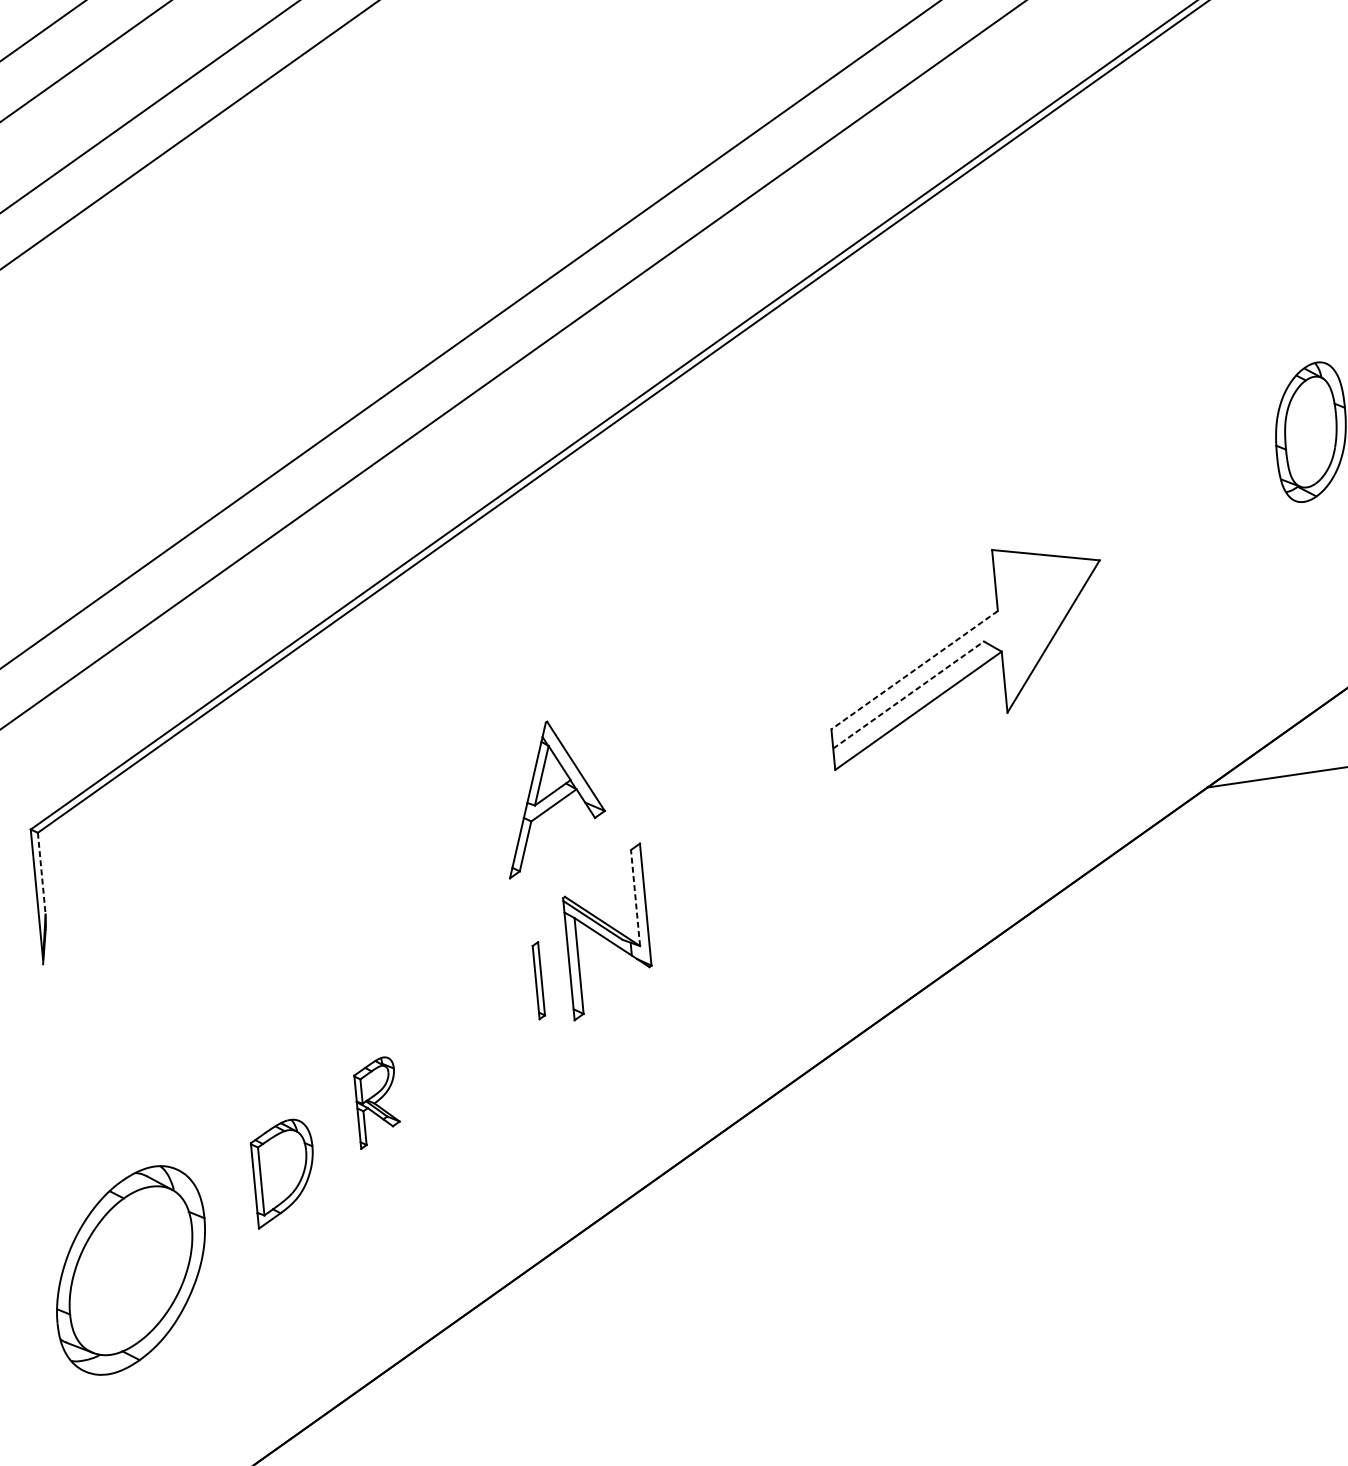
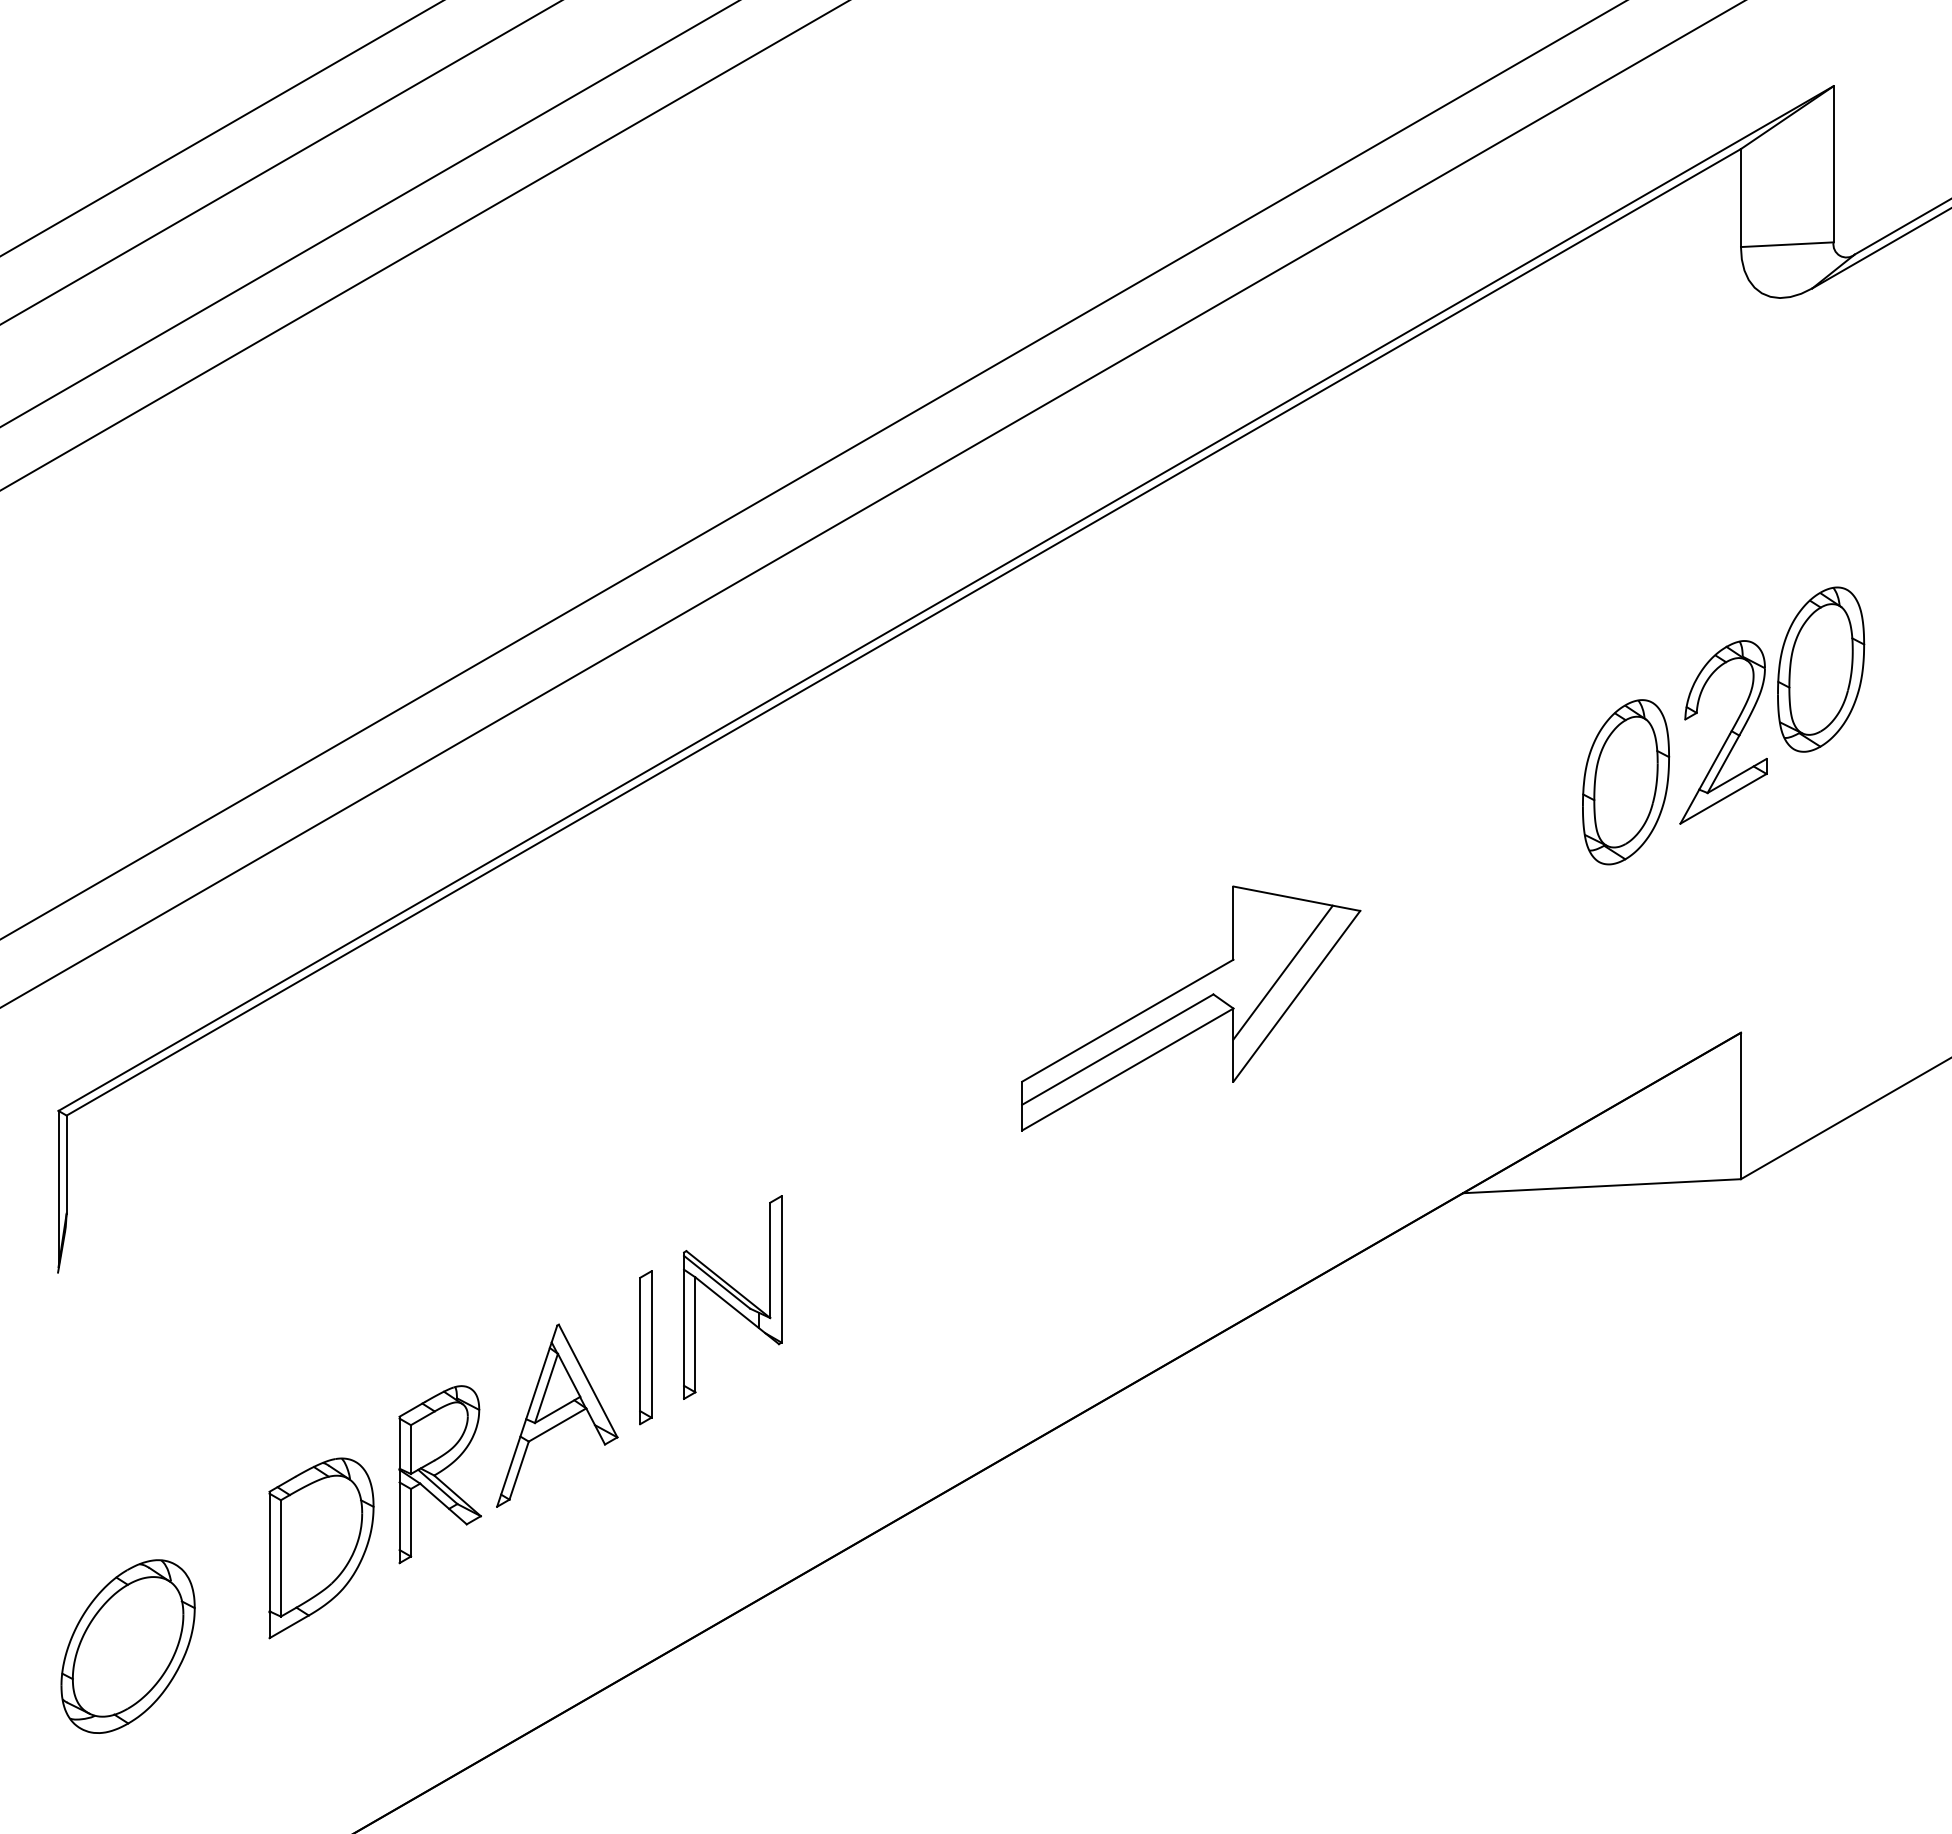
line: (1039, 617) -> (1282, 972), added
line: (914, 669) -> (1127, 1020), dashed -> solid
line: (909, 694) -> (1118, 1049), dashed -> solid
part: (553, 797) -> (557, 1415), moved
line: (41, 874) -> (66, 1165), dashed -> solid
line: (635, 898) -> (770, 1260), dashed -> solid
part: (538, 980) -> (645, 1347), size x1.67
part: (376, 1102) -> (439, 1474), size x1.67
part: (284, 1173) -> (321, 1548), size x1.43
part: (130, 1270) -> (127, 1646), size x0.71

